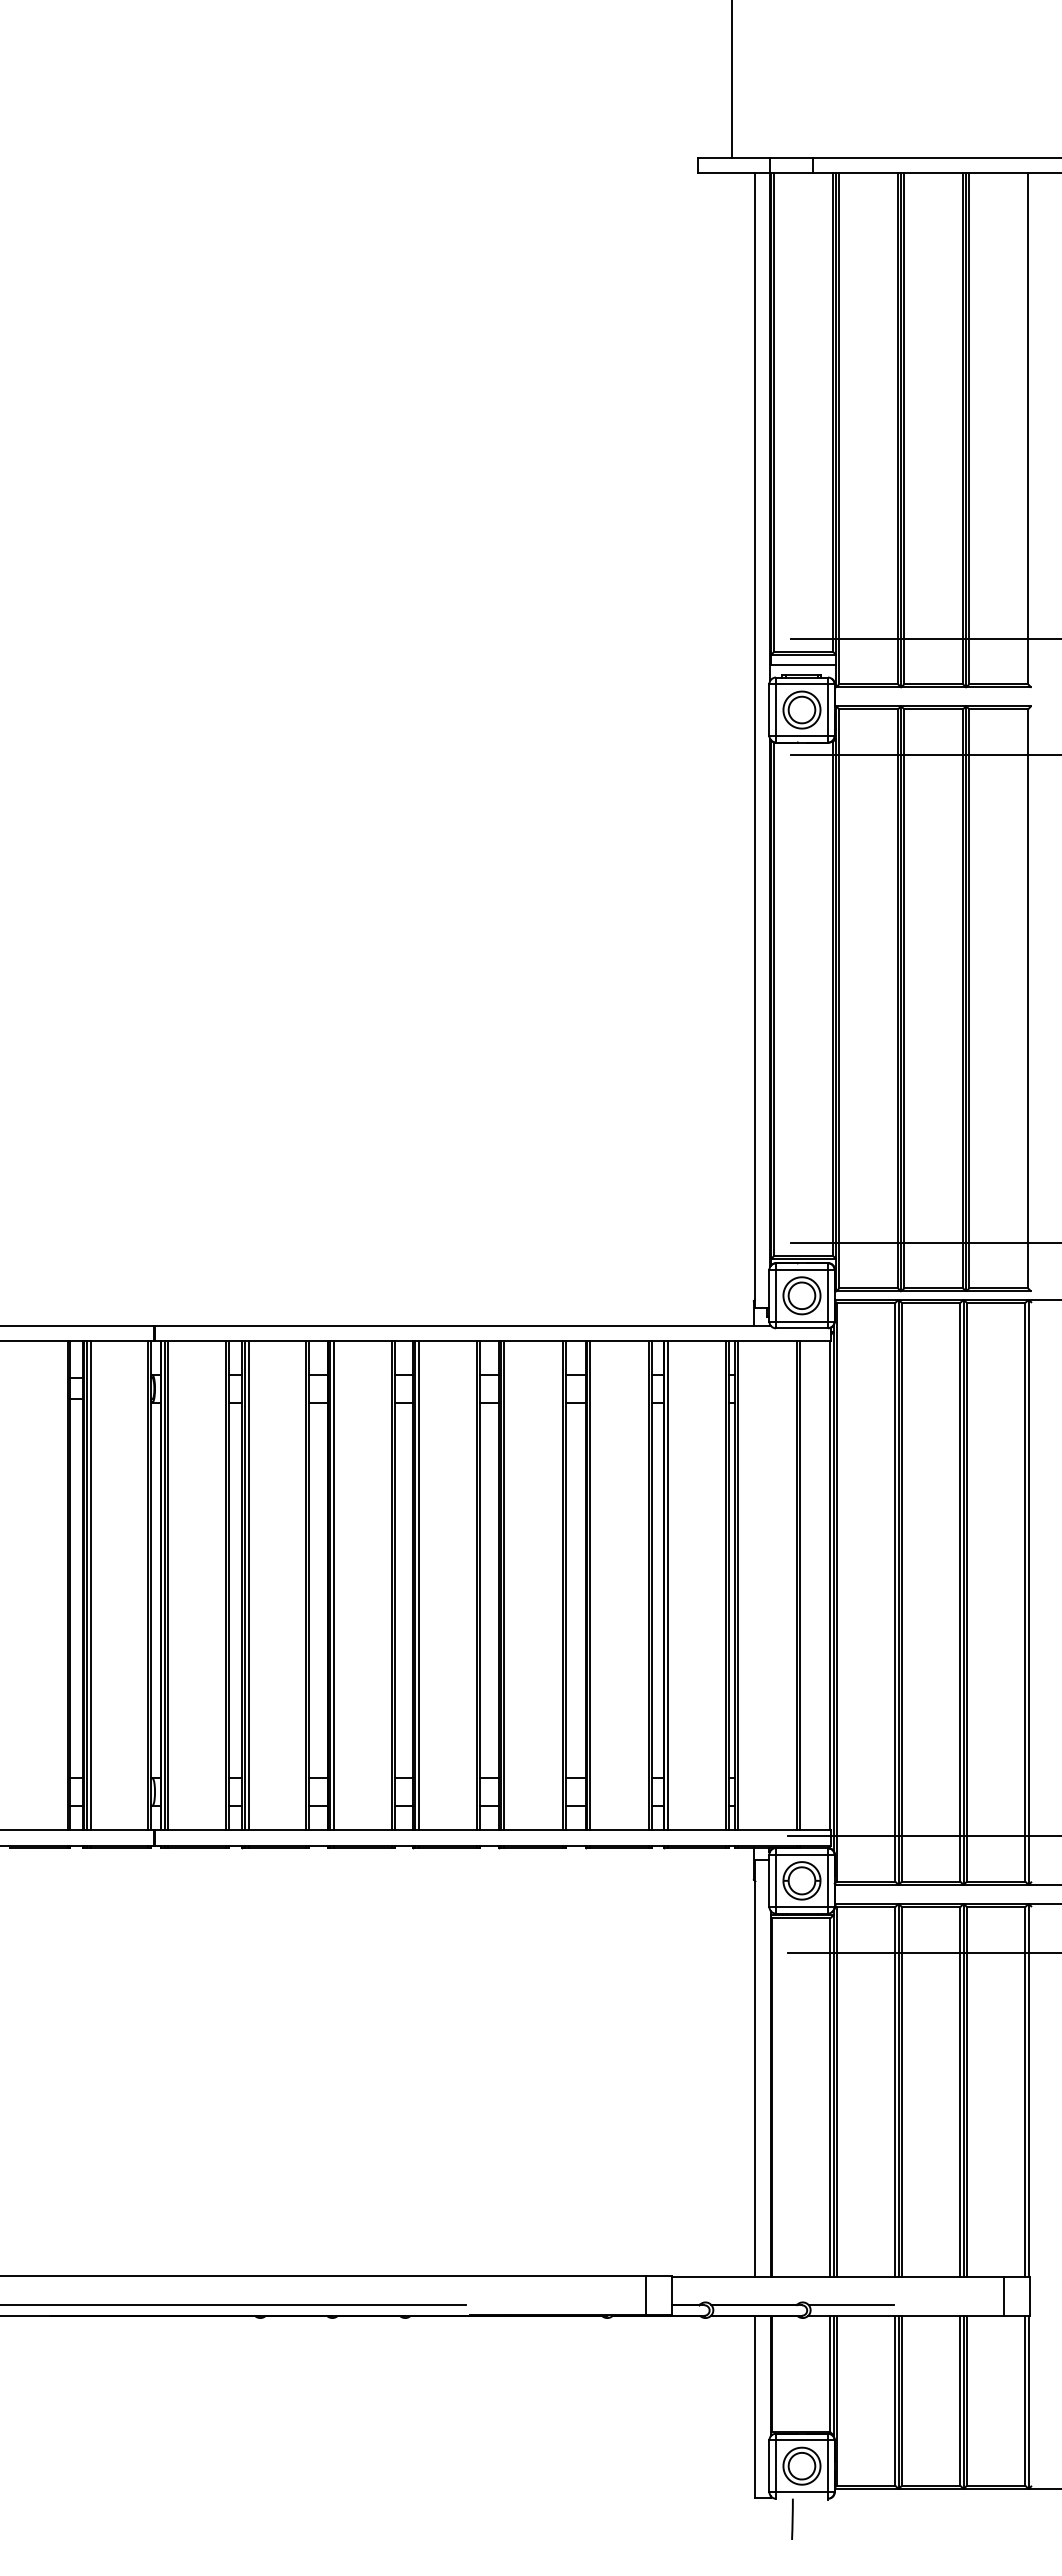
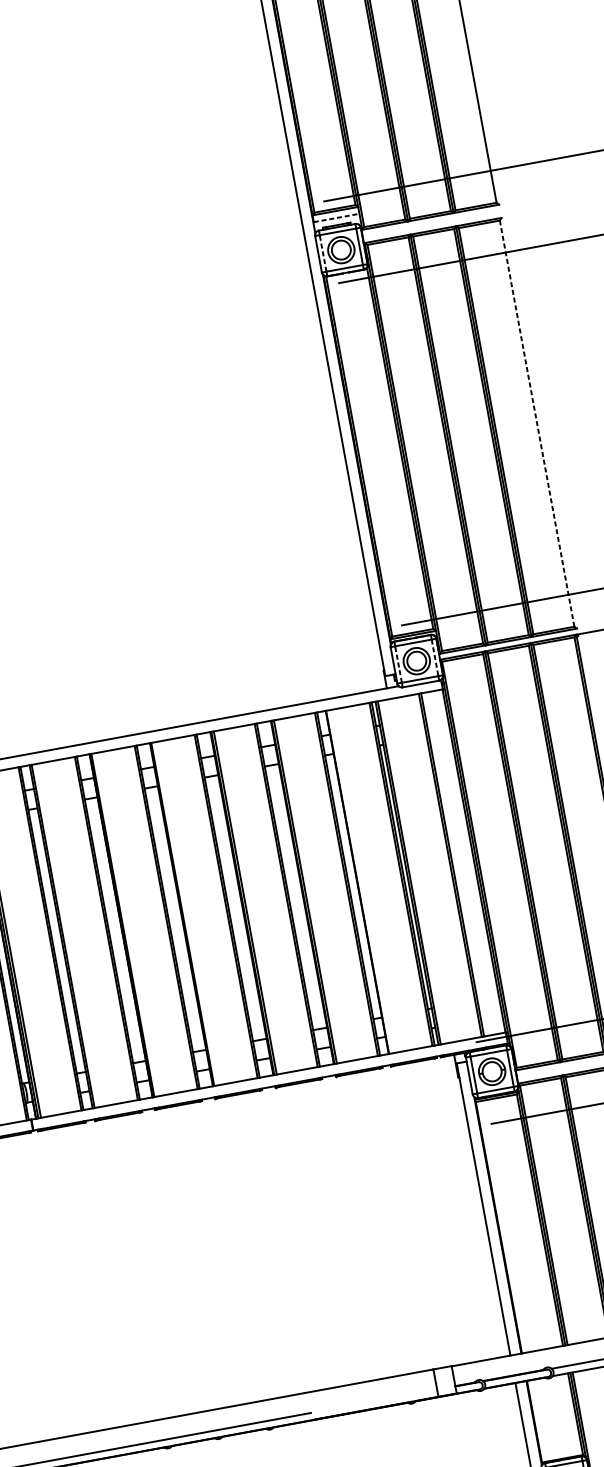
line: (803, 664) -> (336, 217), solid -> dashed
line: (775, 709) -> (322, 253), solid -> dashed
line: (1027, 998) -> (536, 423), solid -> dashed
line: (775, 1295) -> (398, 664), solid -> dashed
line: (828, 1296) -> (435, 658), solid -> dashed
line: (248, 1585) -> (65, 935), removed
line: (333, 1585) -> (125, 924), removed
line: (418, 1585) -> (184, 913), removed
line: (667, 1585) -> (359, 881), removed

